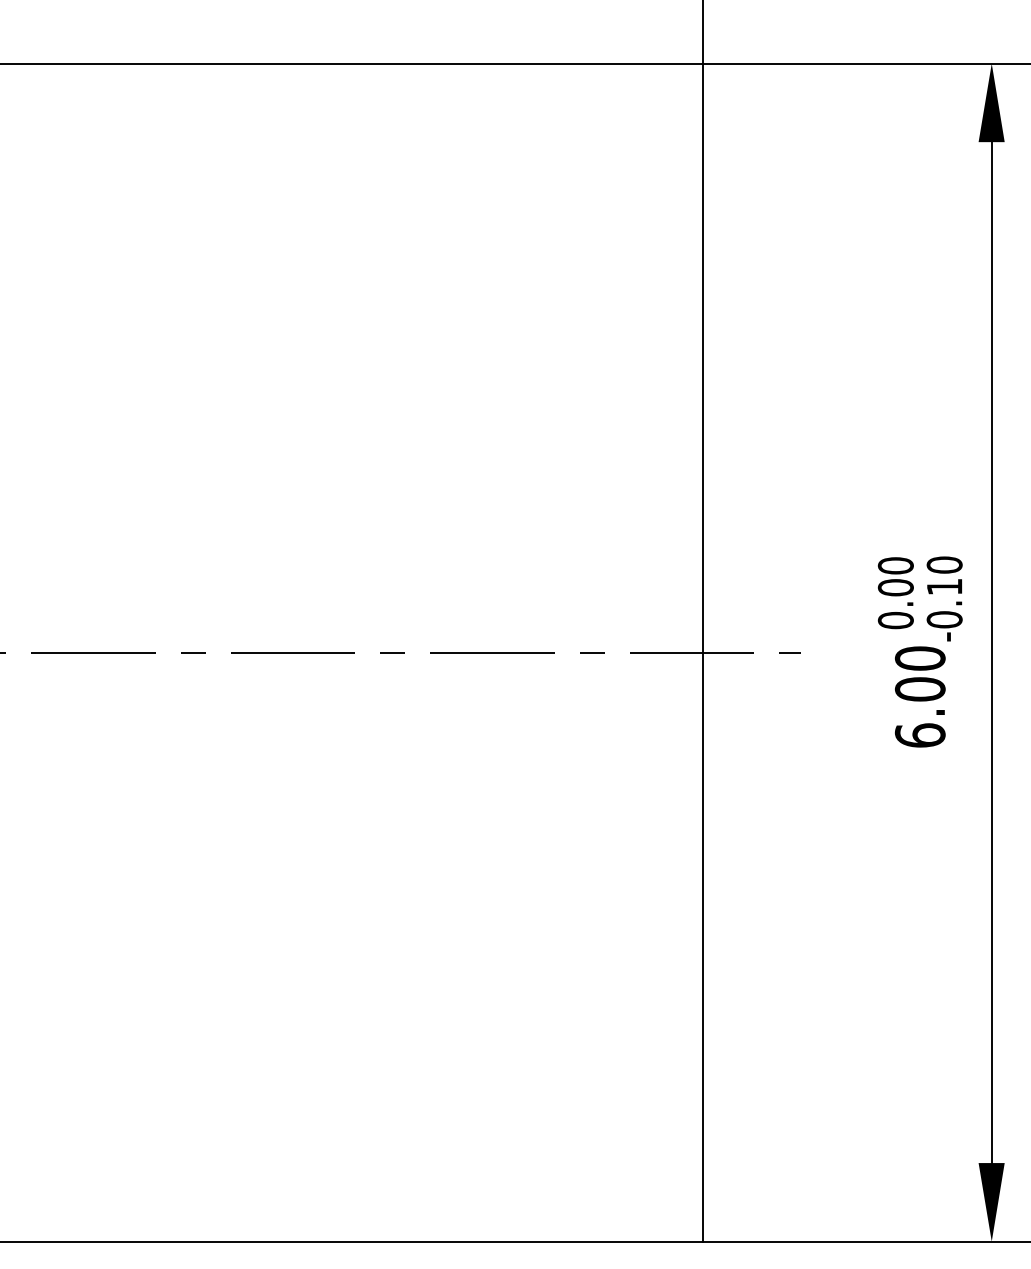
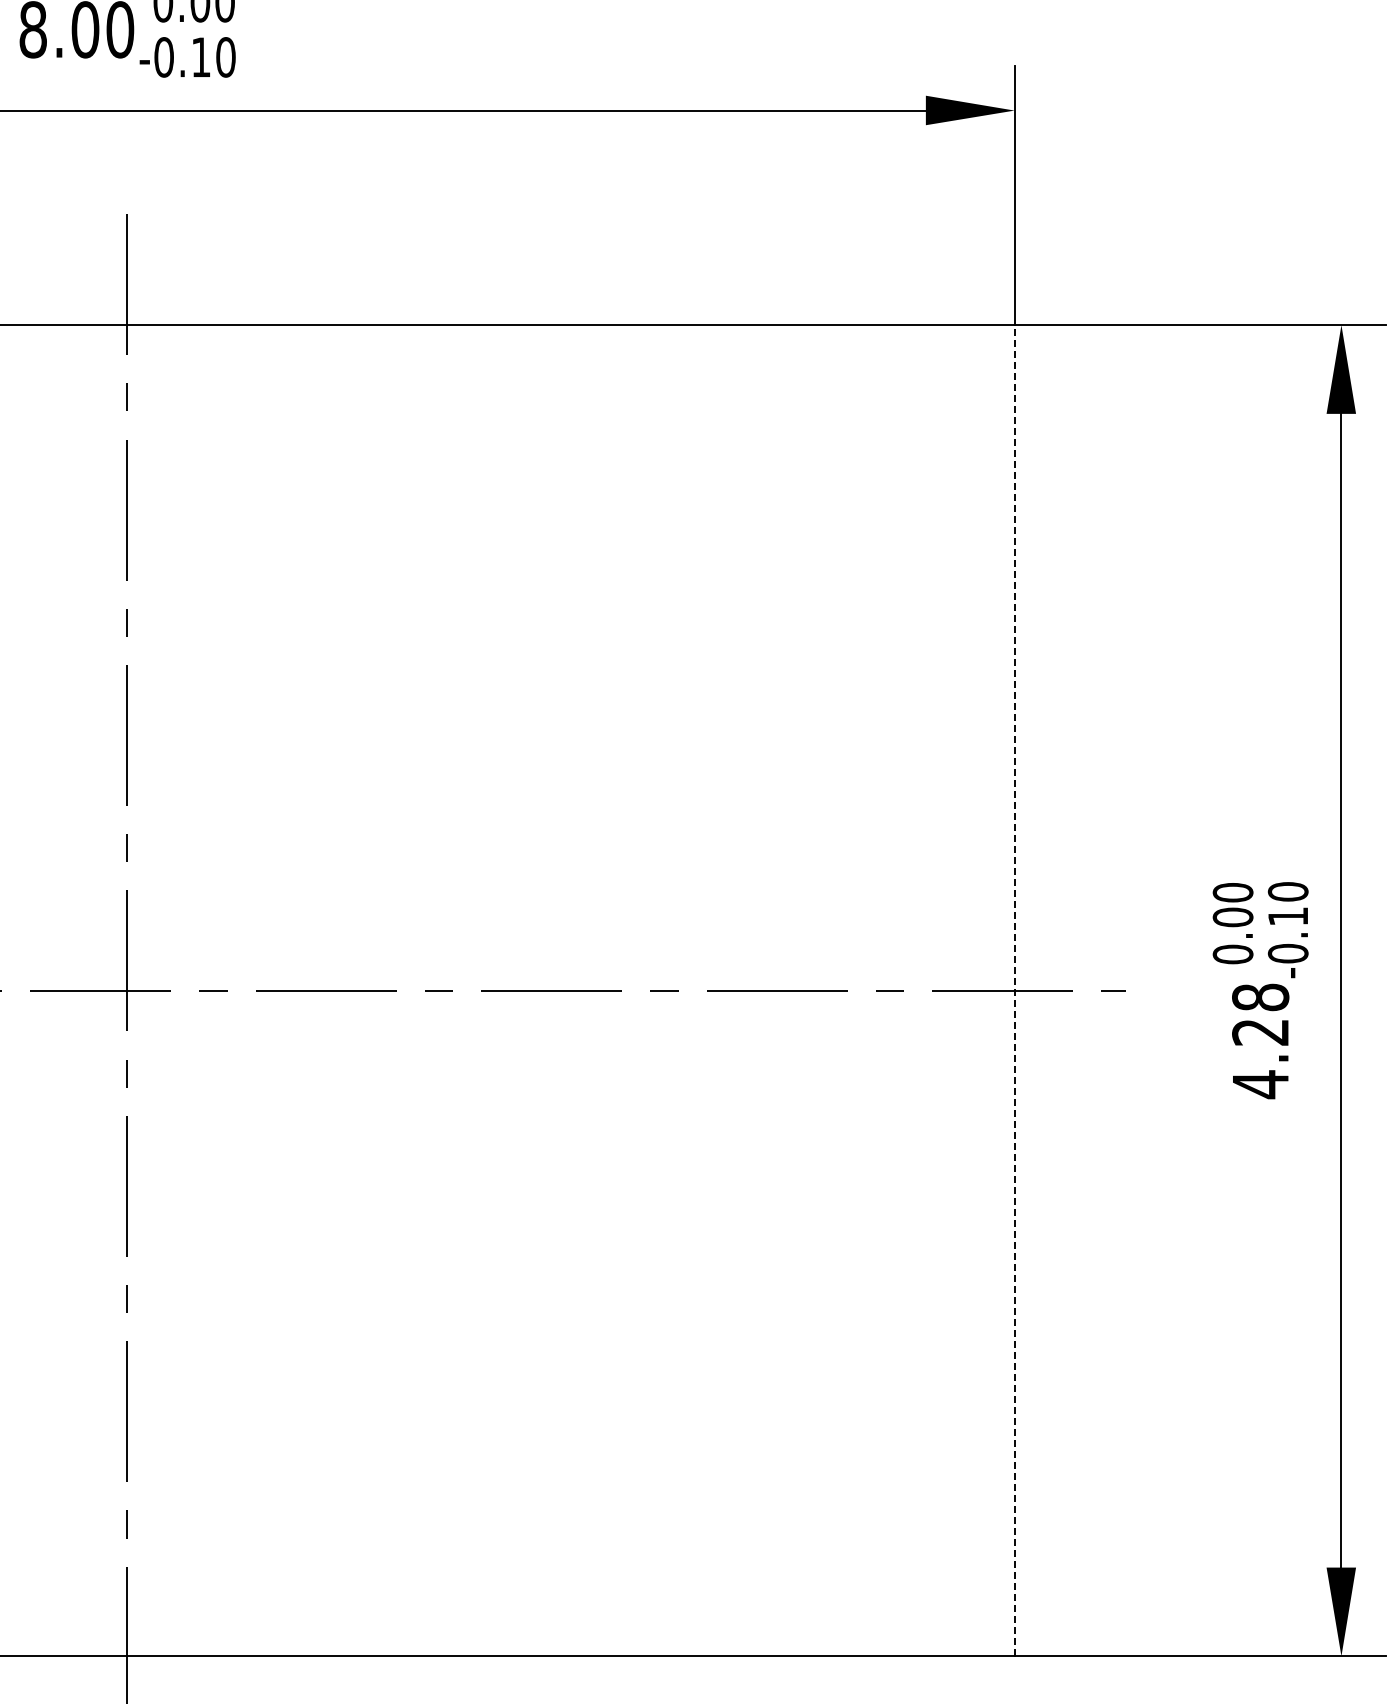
line: (702, 652) -> (1014, 990), solid -> dashed
text: (920, 697) -> (1260, 1041), 6.00 -> 4.28

